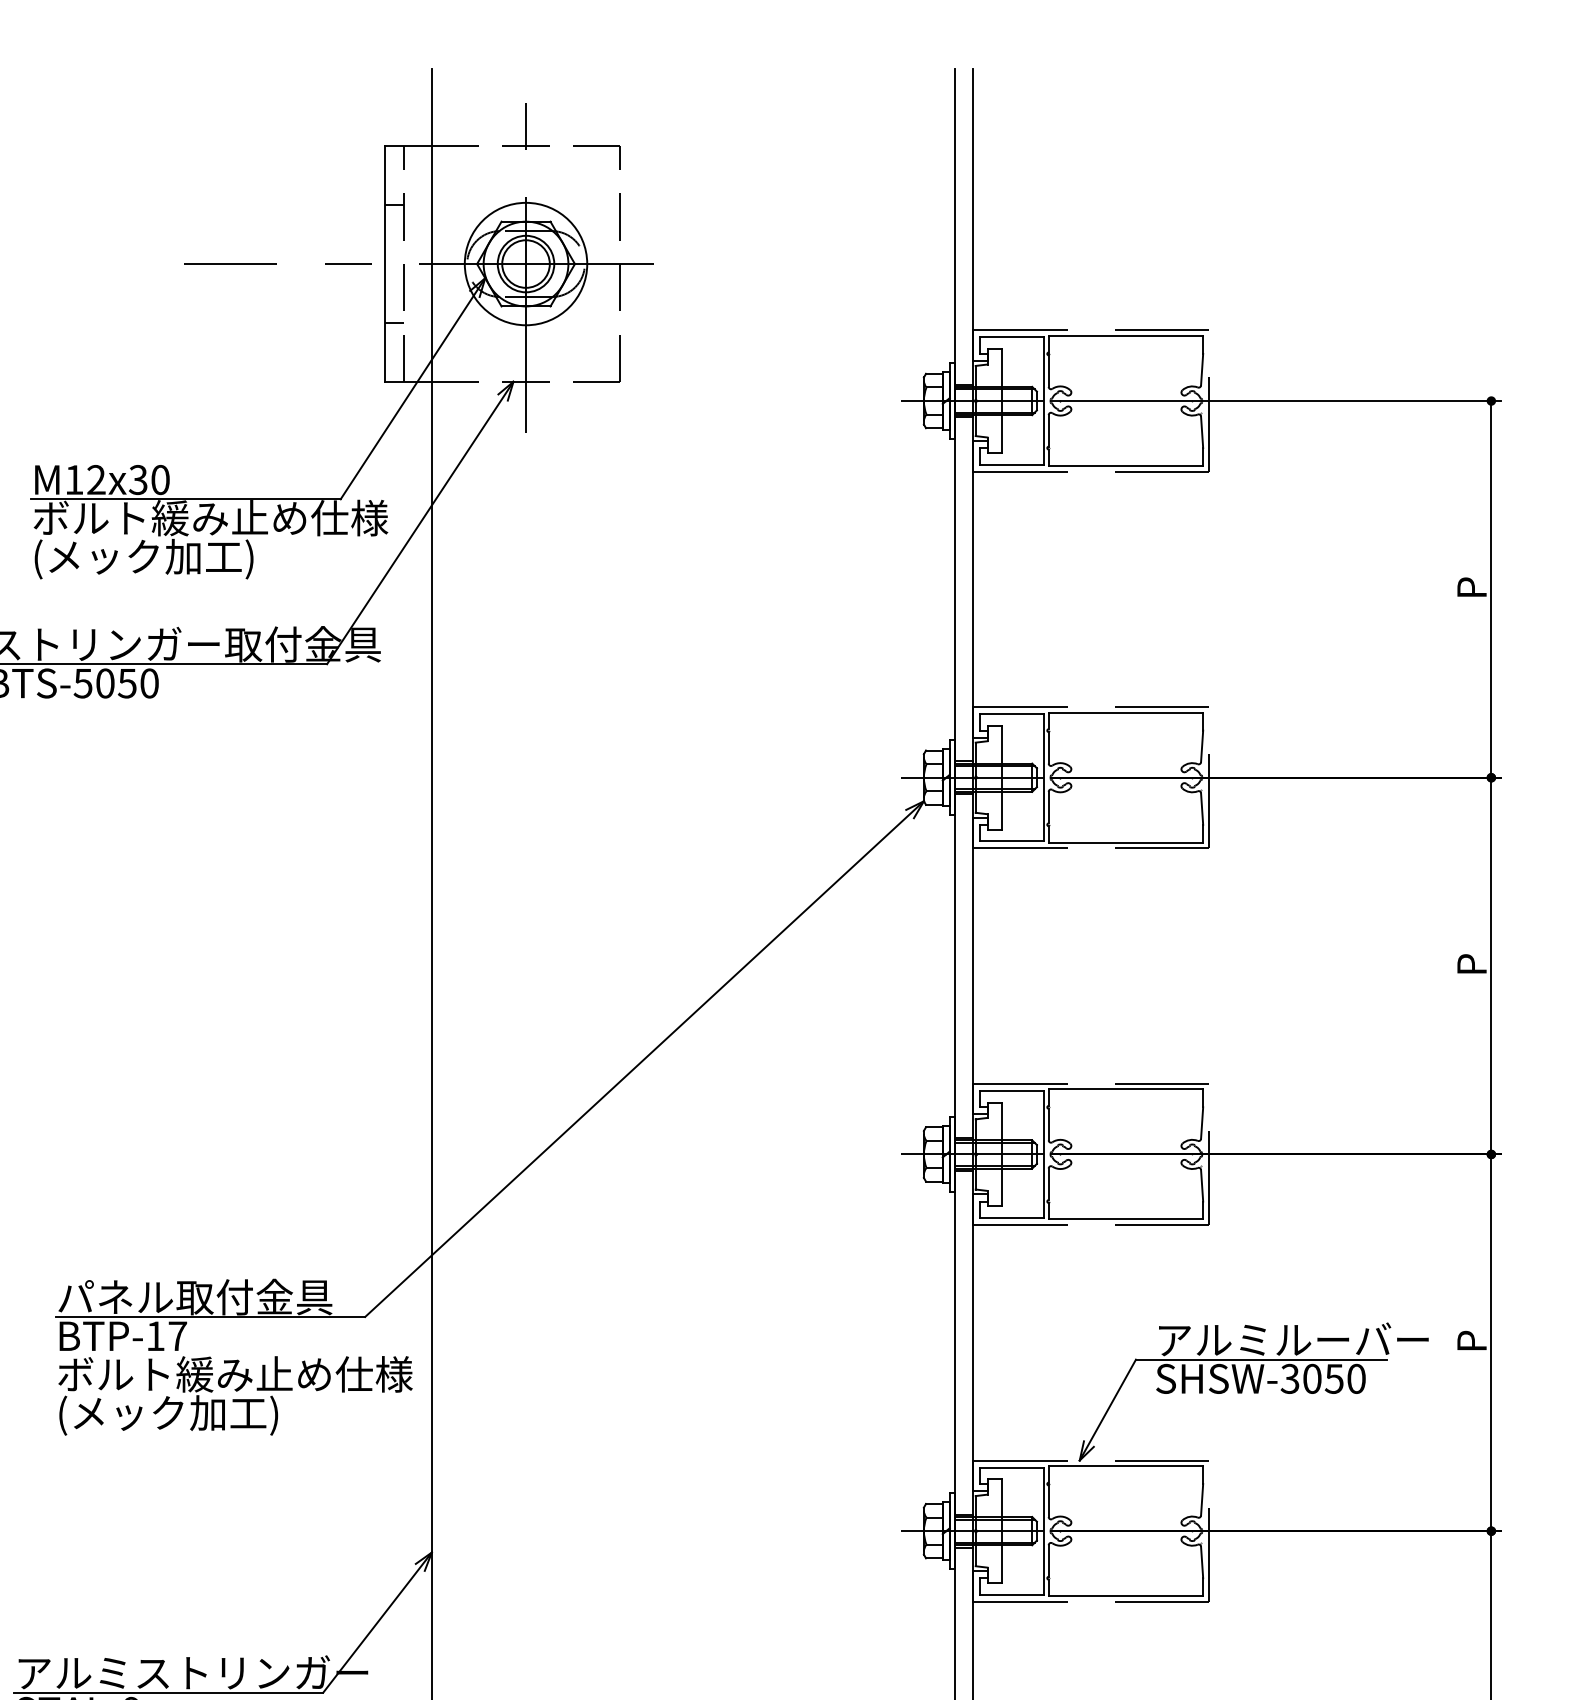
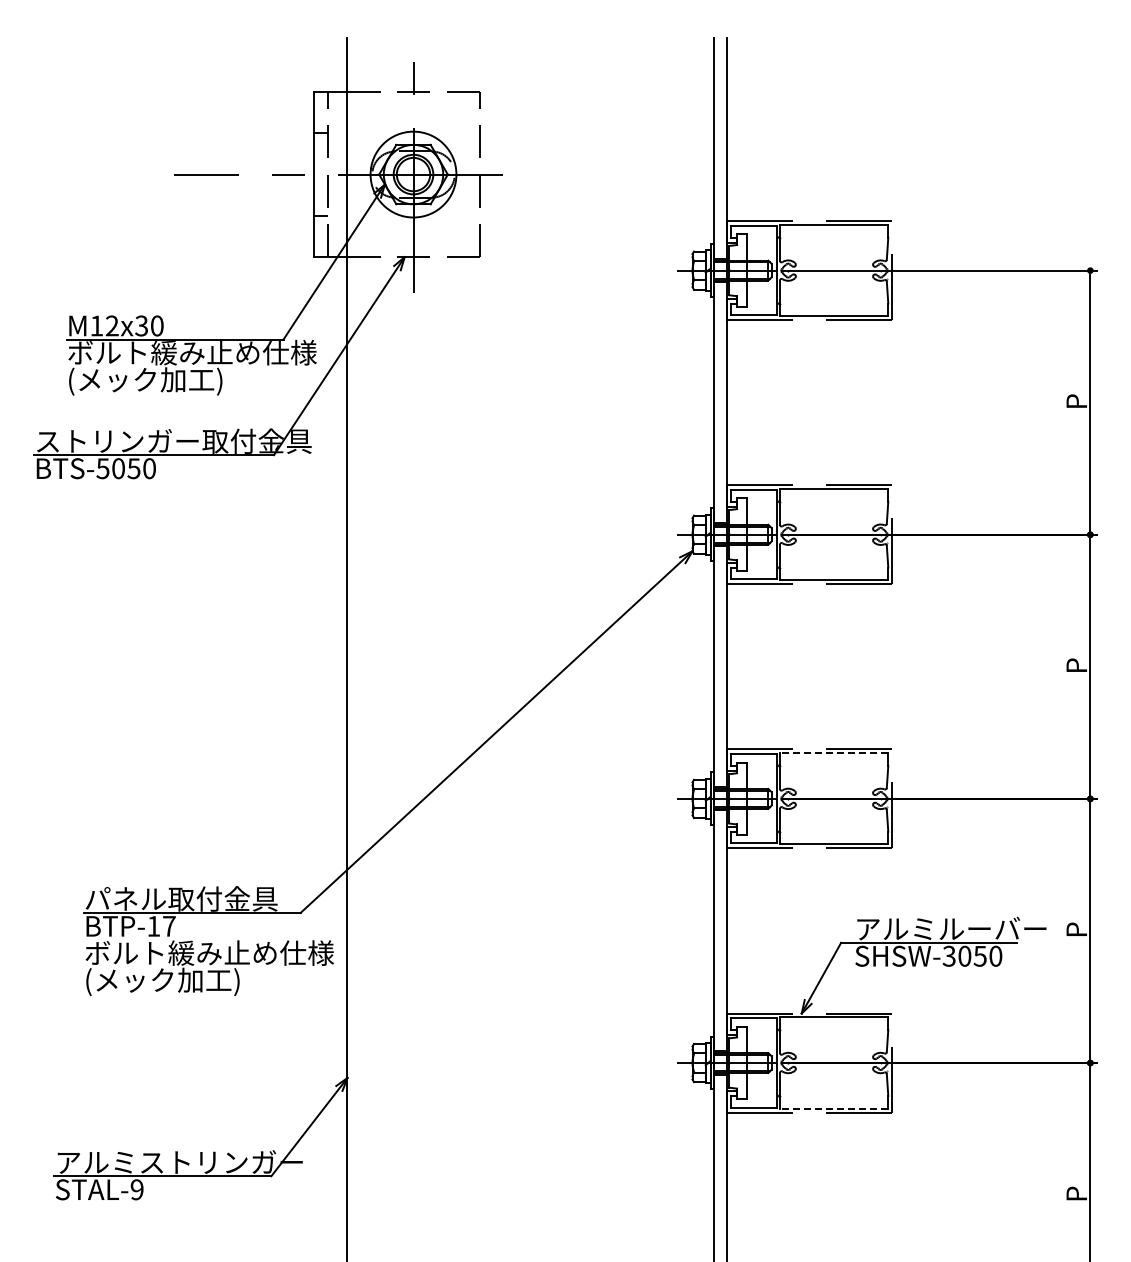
line: (1125, 1089) -> (833, 753), solid -> dashed
line: (1125, 1596) -> (833, 1108), solid -> dashed

